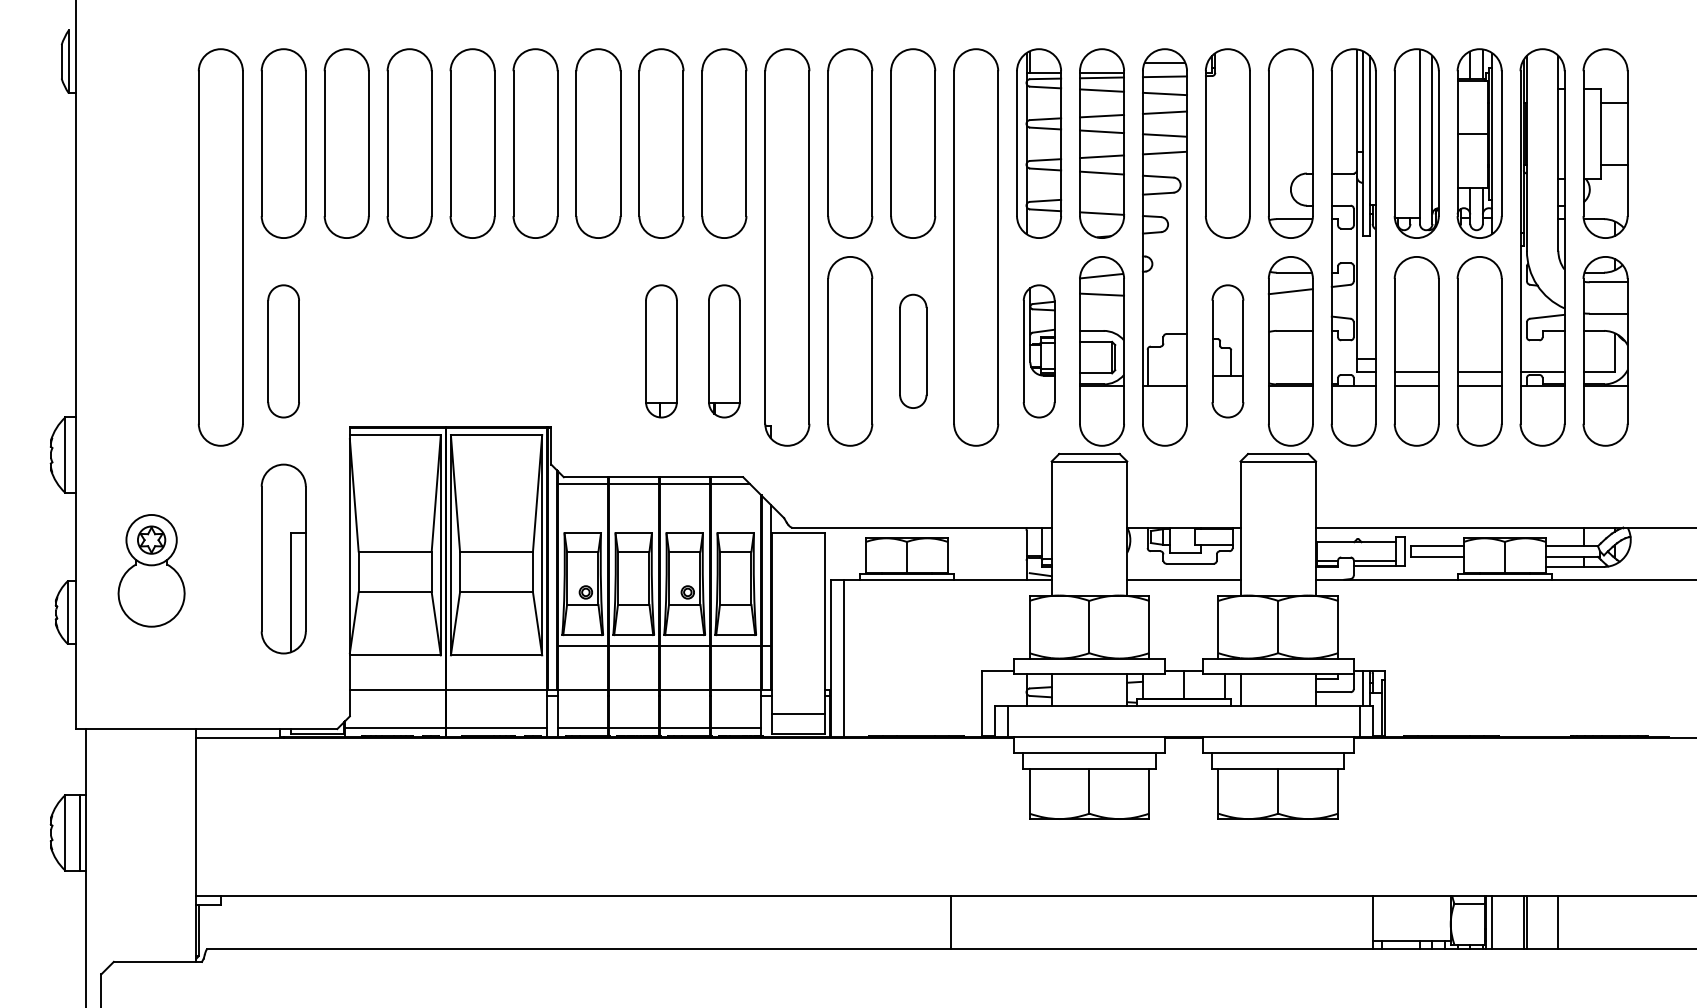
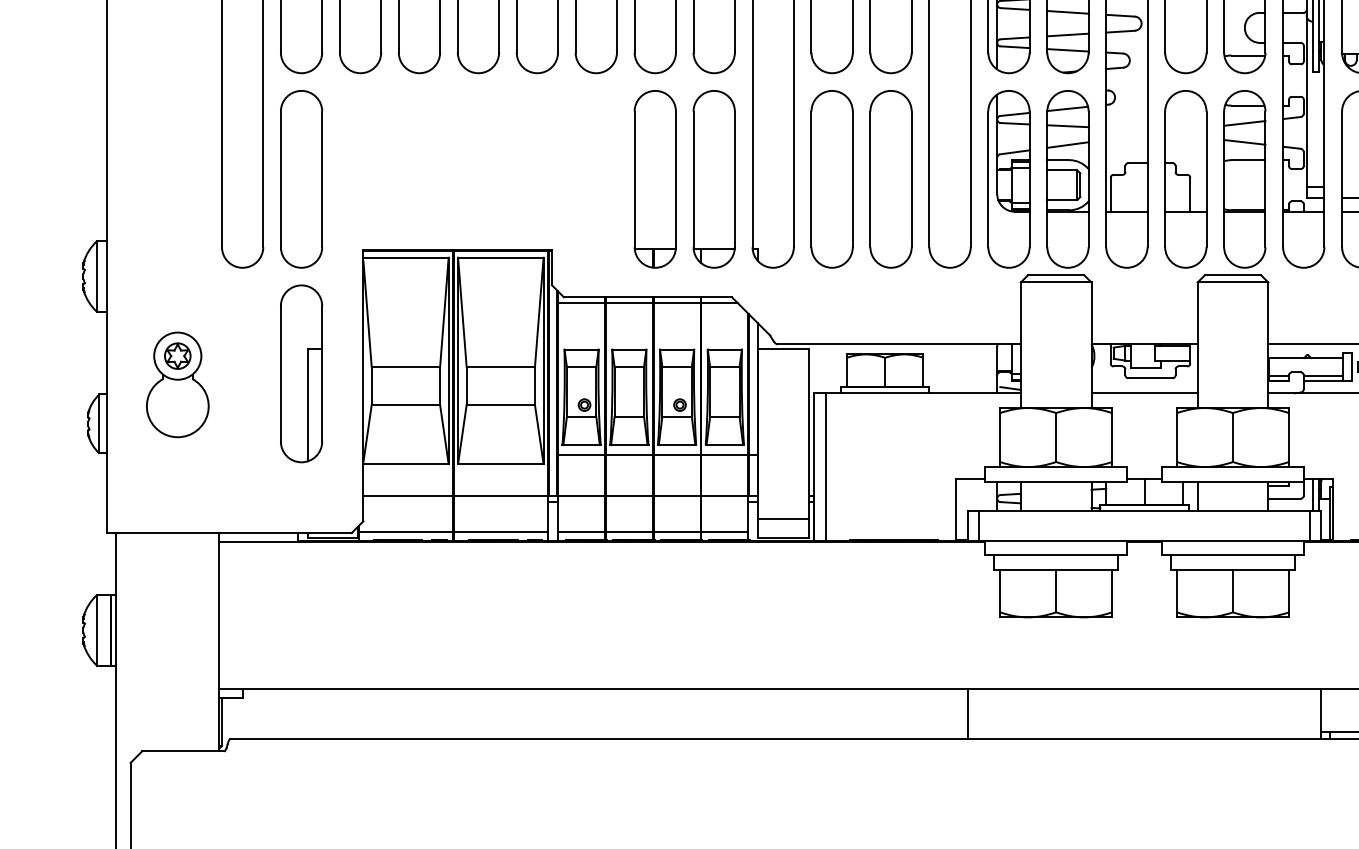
line: (1102, 196) -> (1068, 34), added
line: (1290, 311) -> (1244, 142), added
line: (1102, 314) -> (1068, 144), added
part: (283, 351) -> (301, 179), size x1.43
part: (661, 351) -> (655, 179), size x1.43
part: (724, 351) -> (714, 179), size x1.43
part: (913, 351) -> (891, 179), size x1.67
part: (1039, 351) -> (1009, 179), size x1.43
part: (1227, 351) -> (1185, 179), size x1.43
line: (951, 922) -> (968, 714), moved

